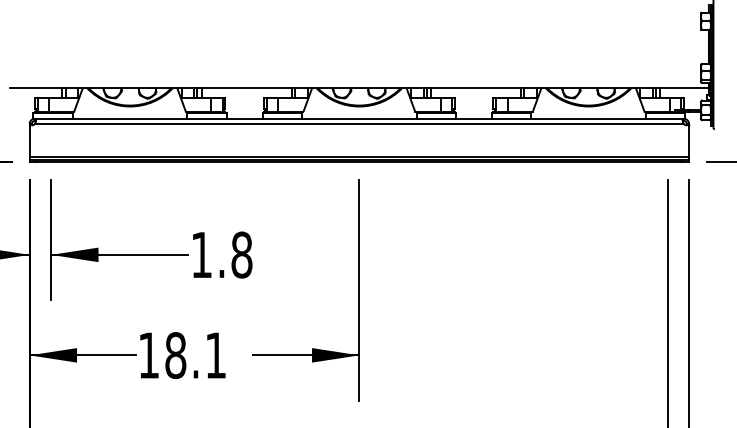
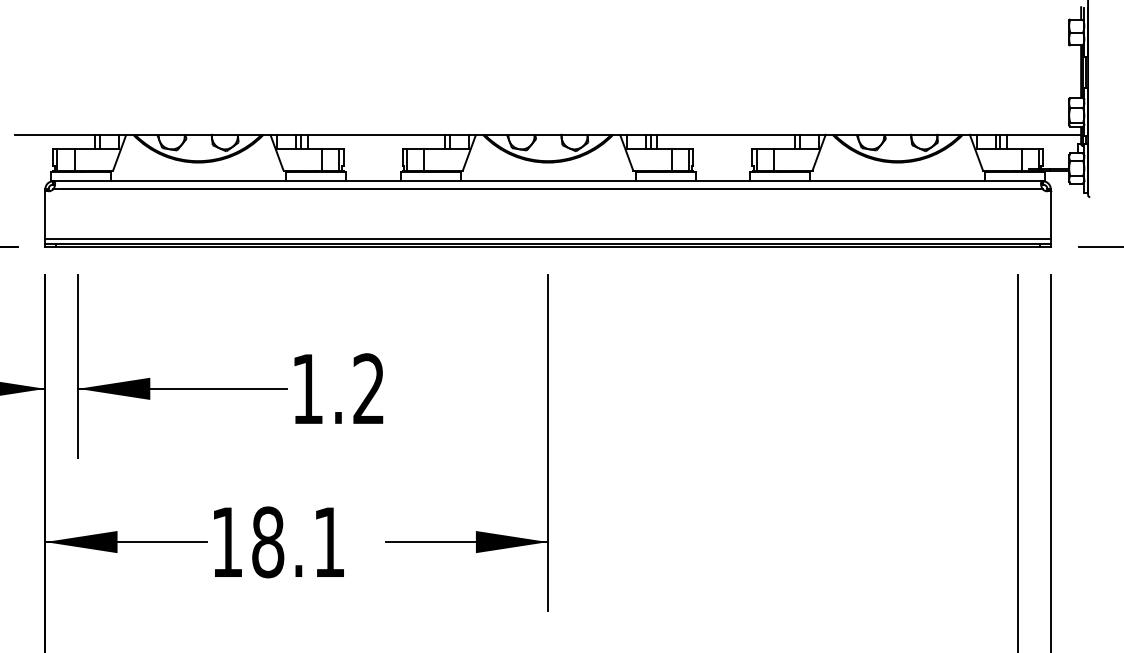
text: (241, 254) -> (368, 388), 1.8 -> 1.2

